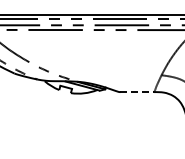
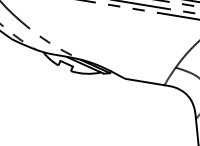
line: (137, 92) -> (145, 82), dashed -> solid

